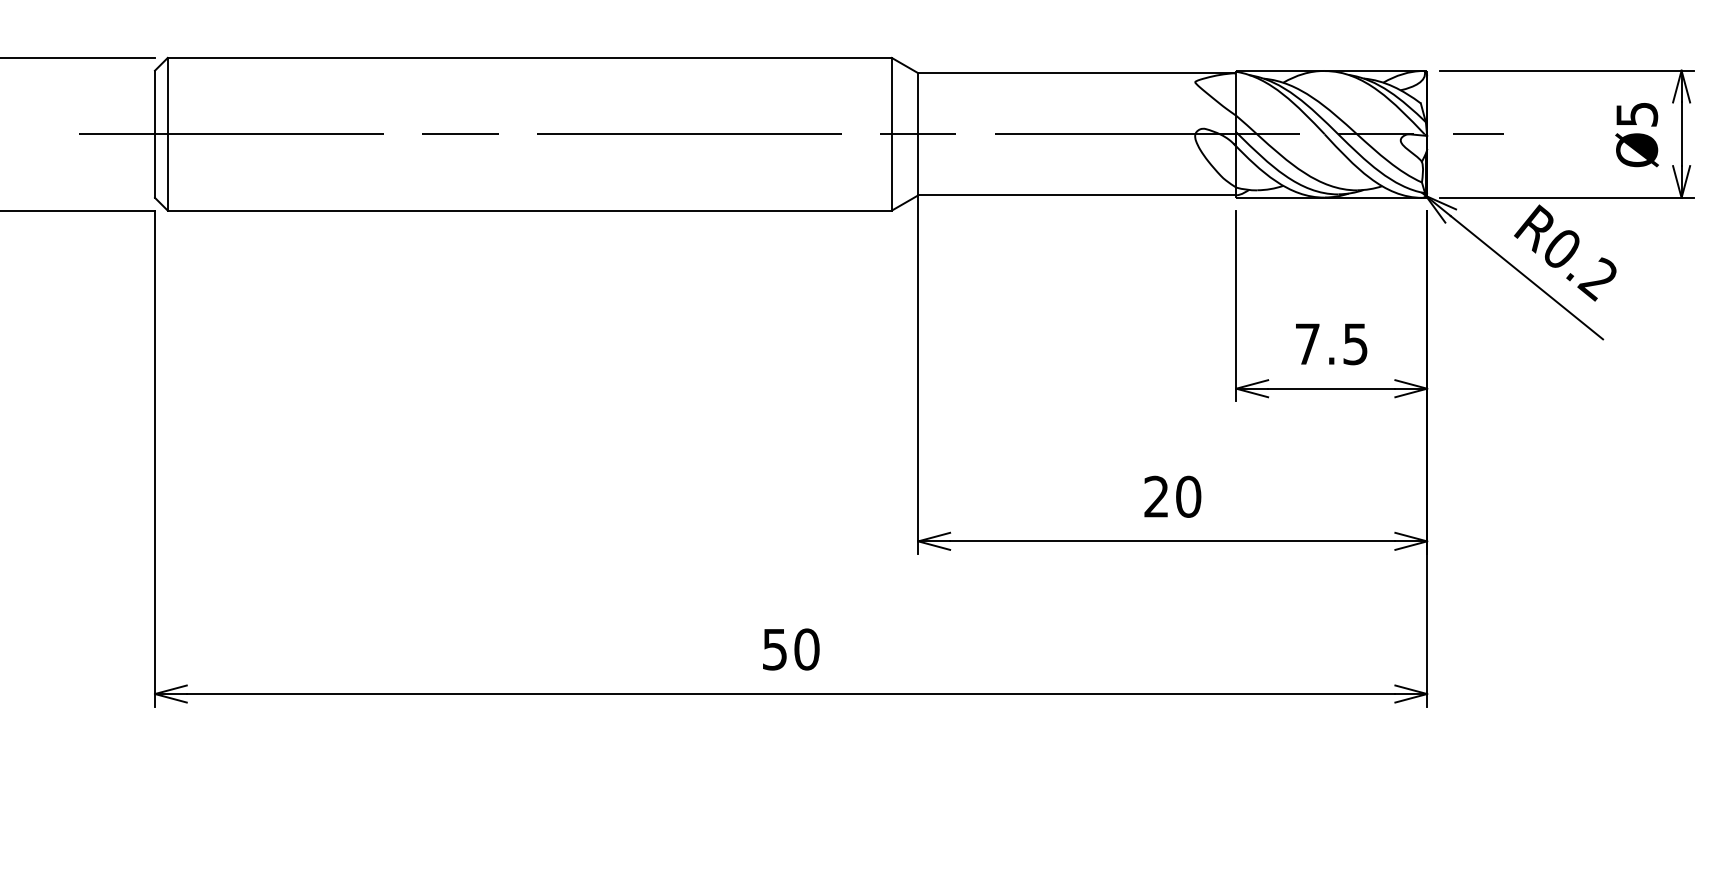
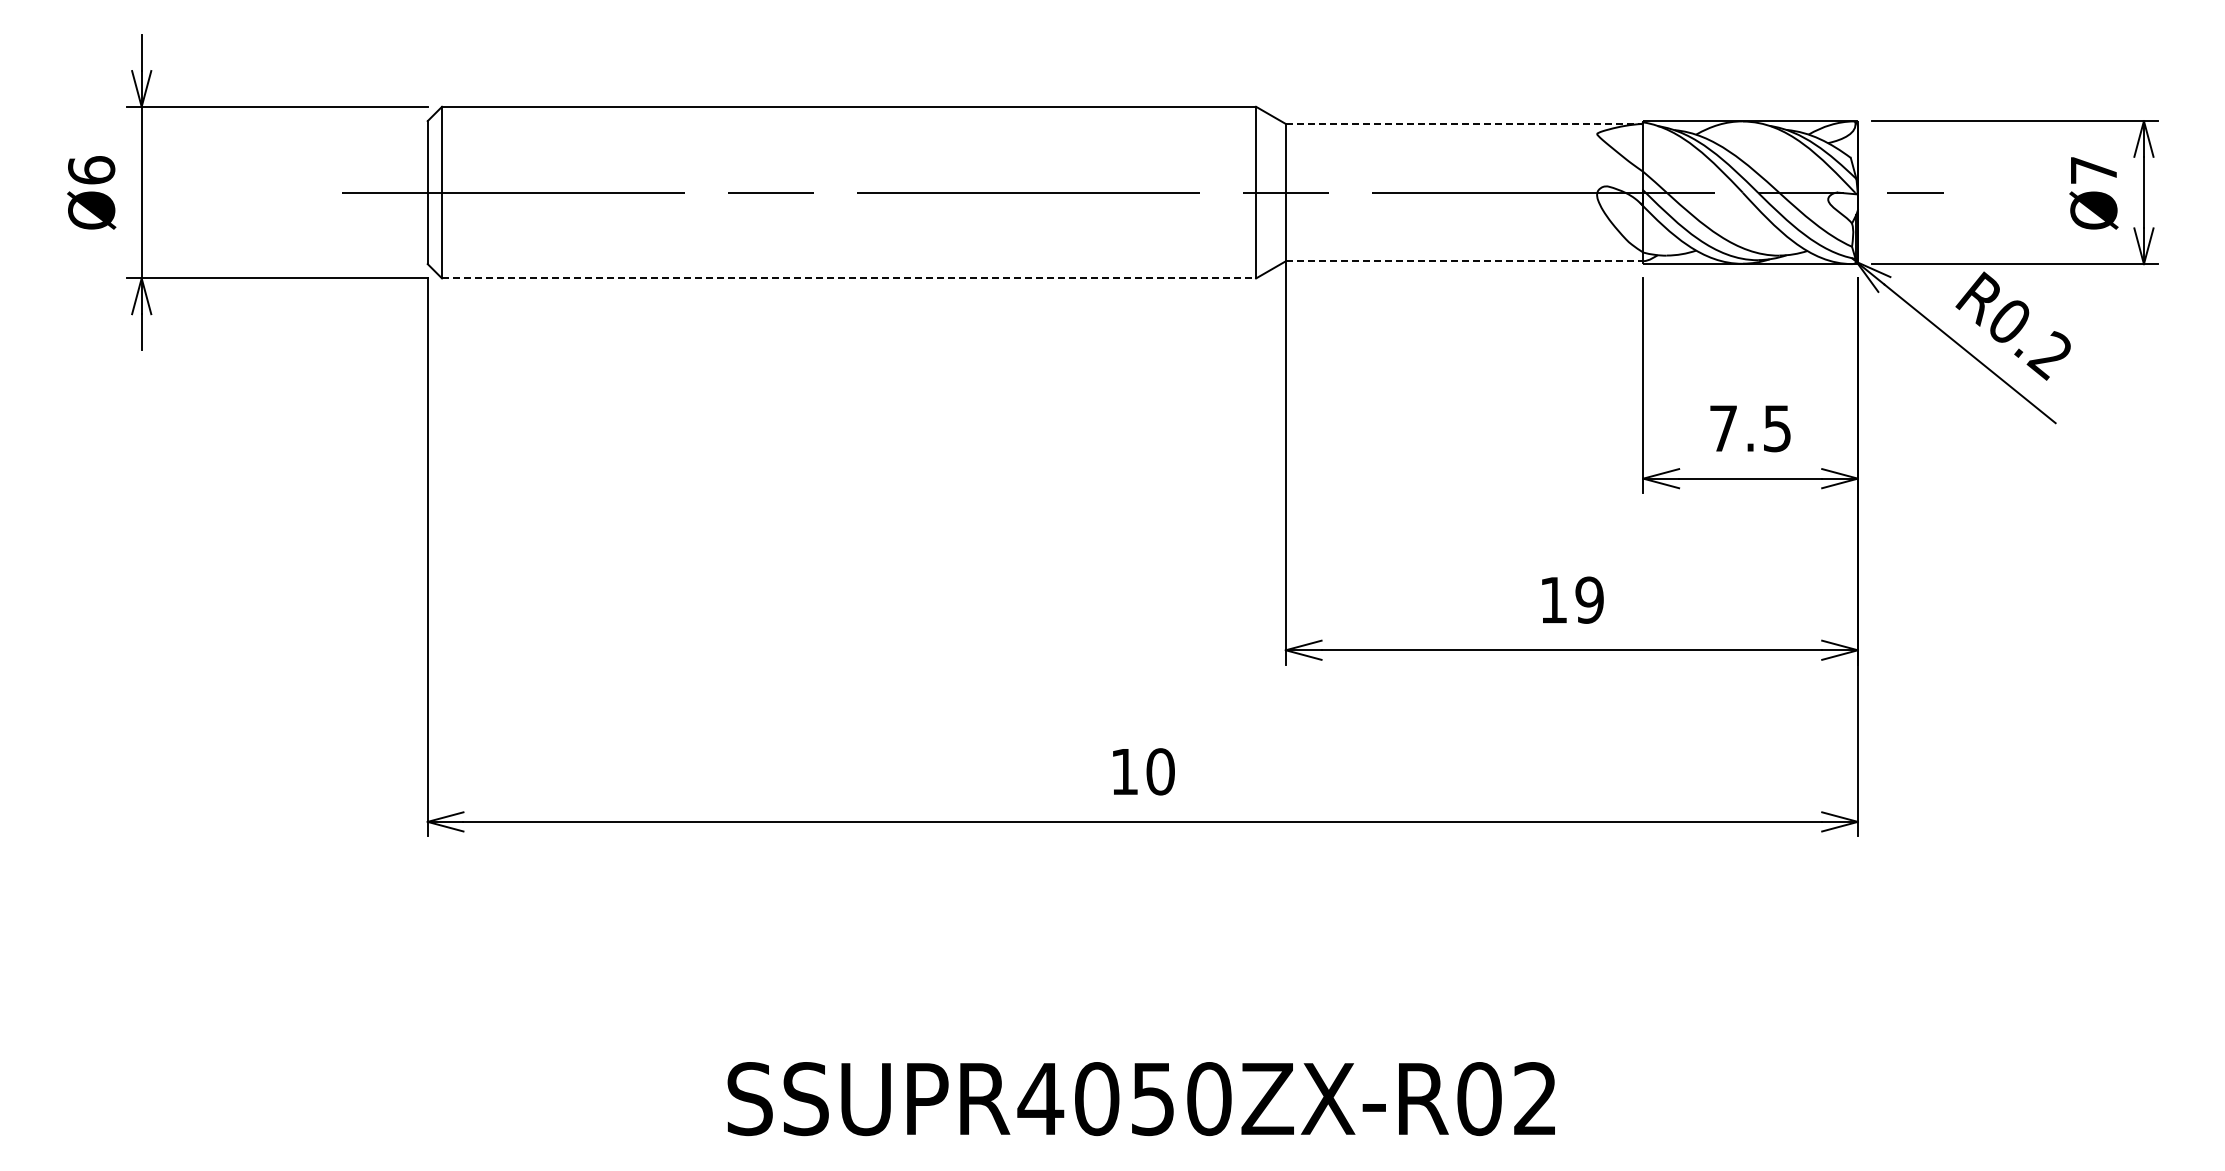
line: (1076, 72) -> (1463, 123), solid -> dashed
text: (1637, 114) -> (2094, 170), Ø5 -> Ø7
line: (1077, 195) -> (1464, 261), solid -> dashed
line: (530, 210) -> (849, 278), solid -> dashed
text: (1172, 496) -> (1571, 599), 20 -> 19
text: (774, 650) -> (1124, 772), 50 -> 10

